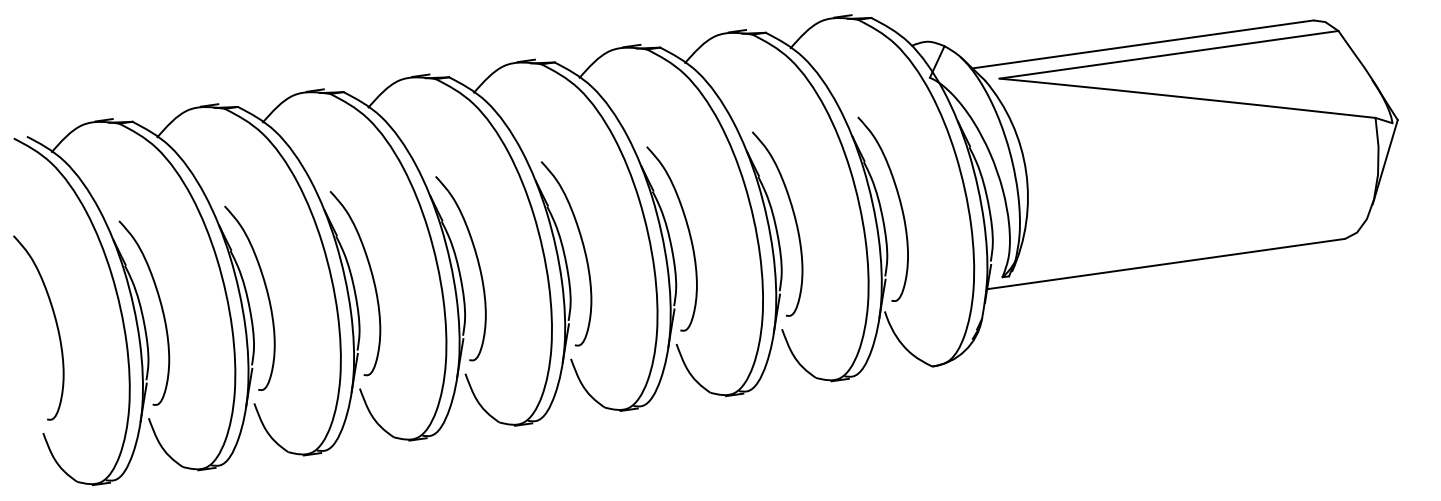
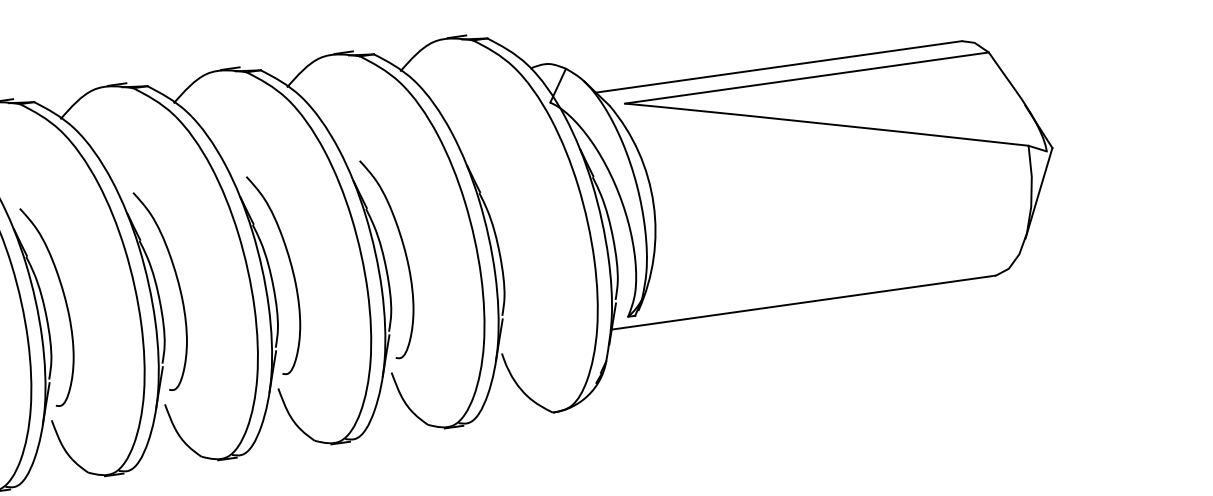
curve: (899, 203) -> (517, 237), removed

